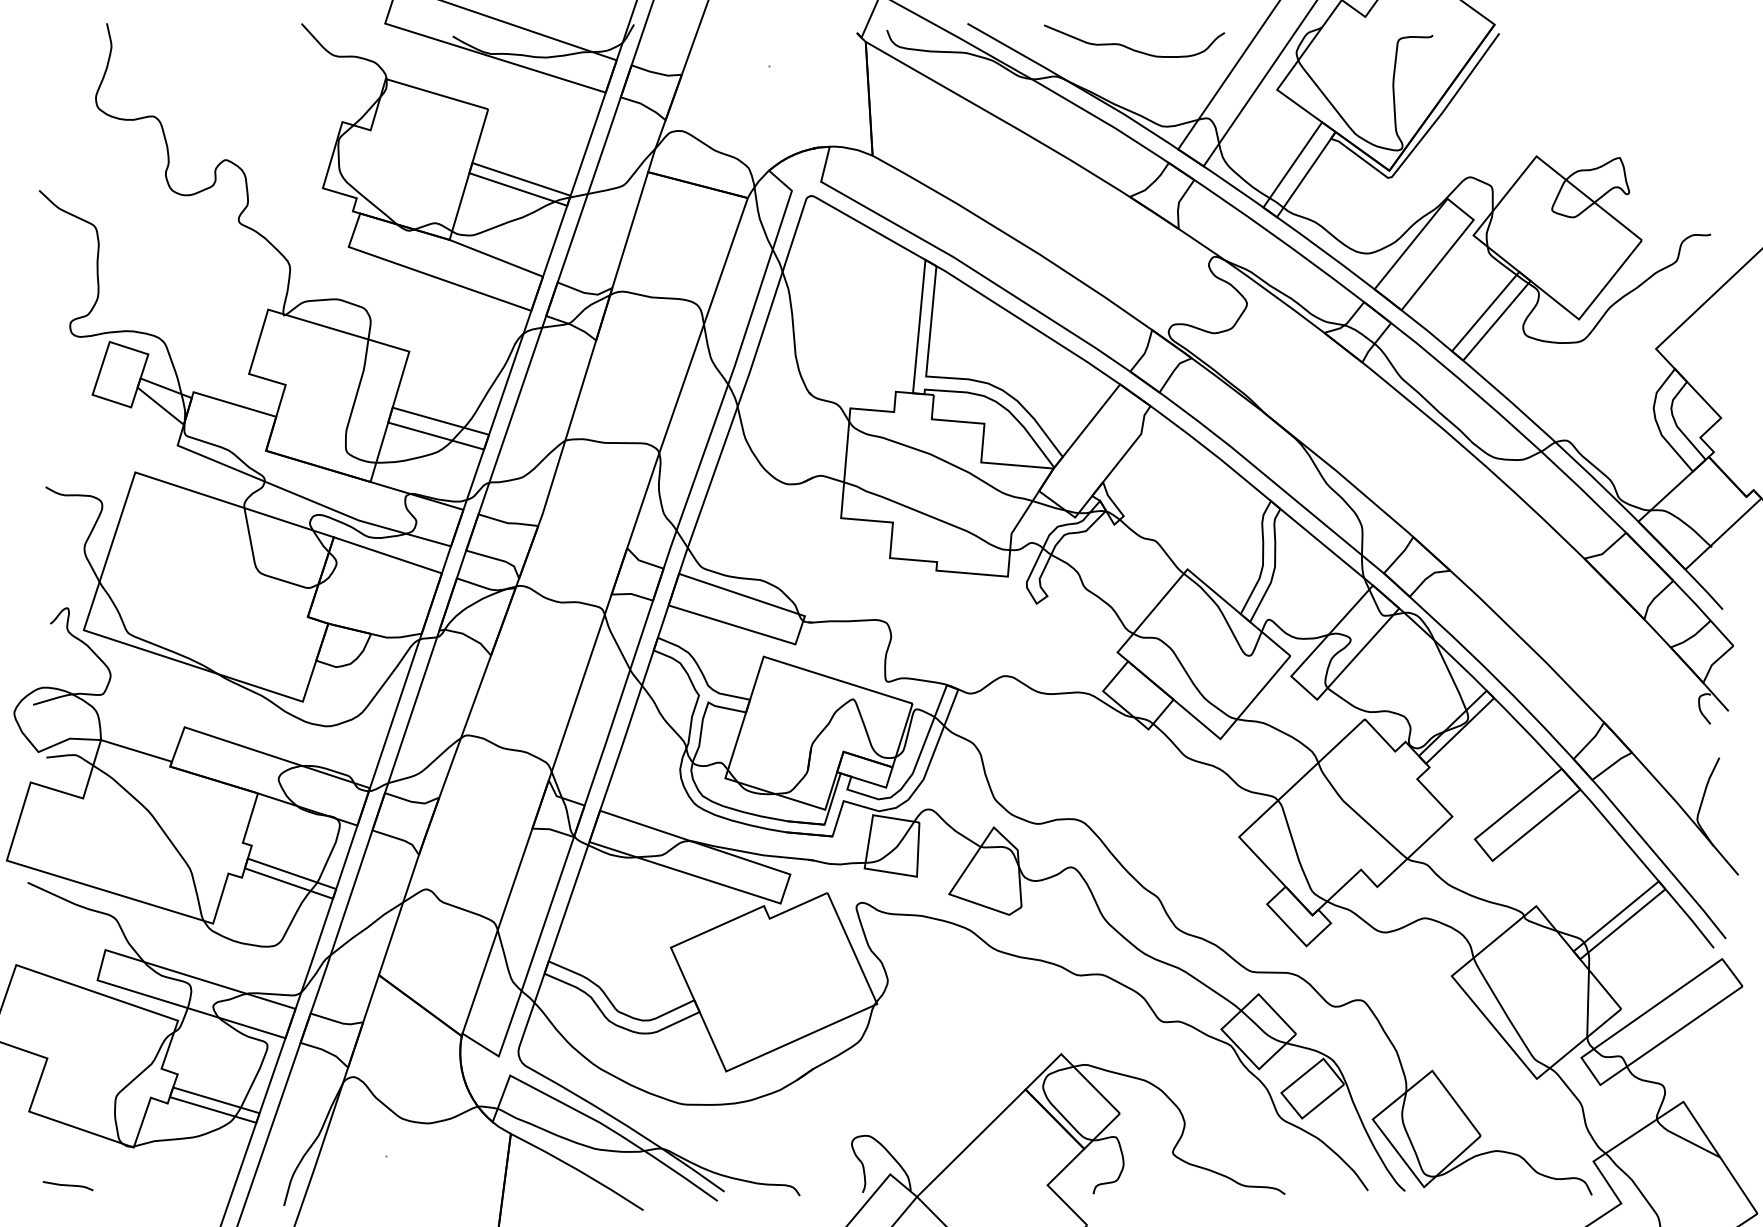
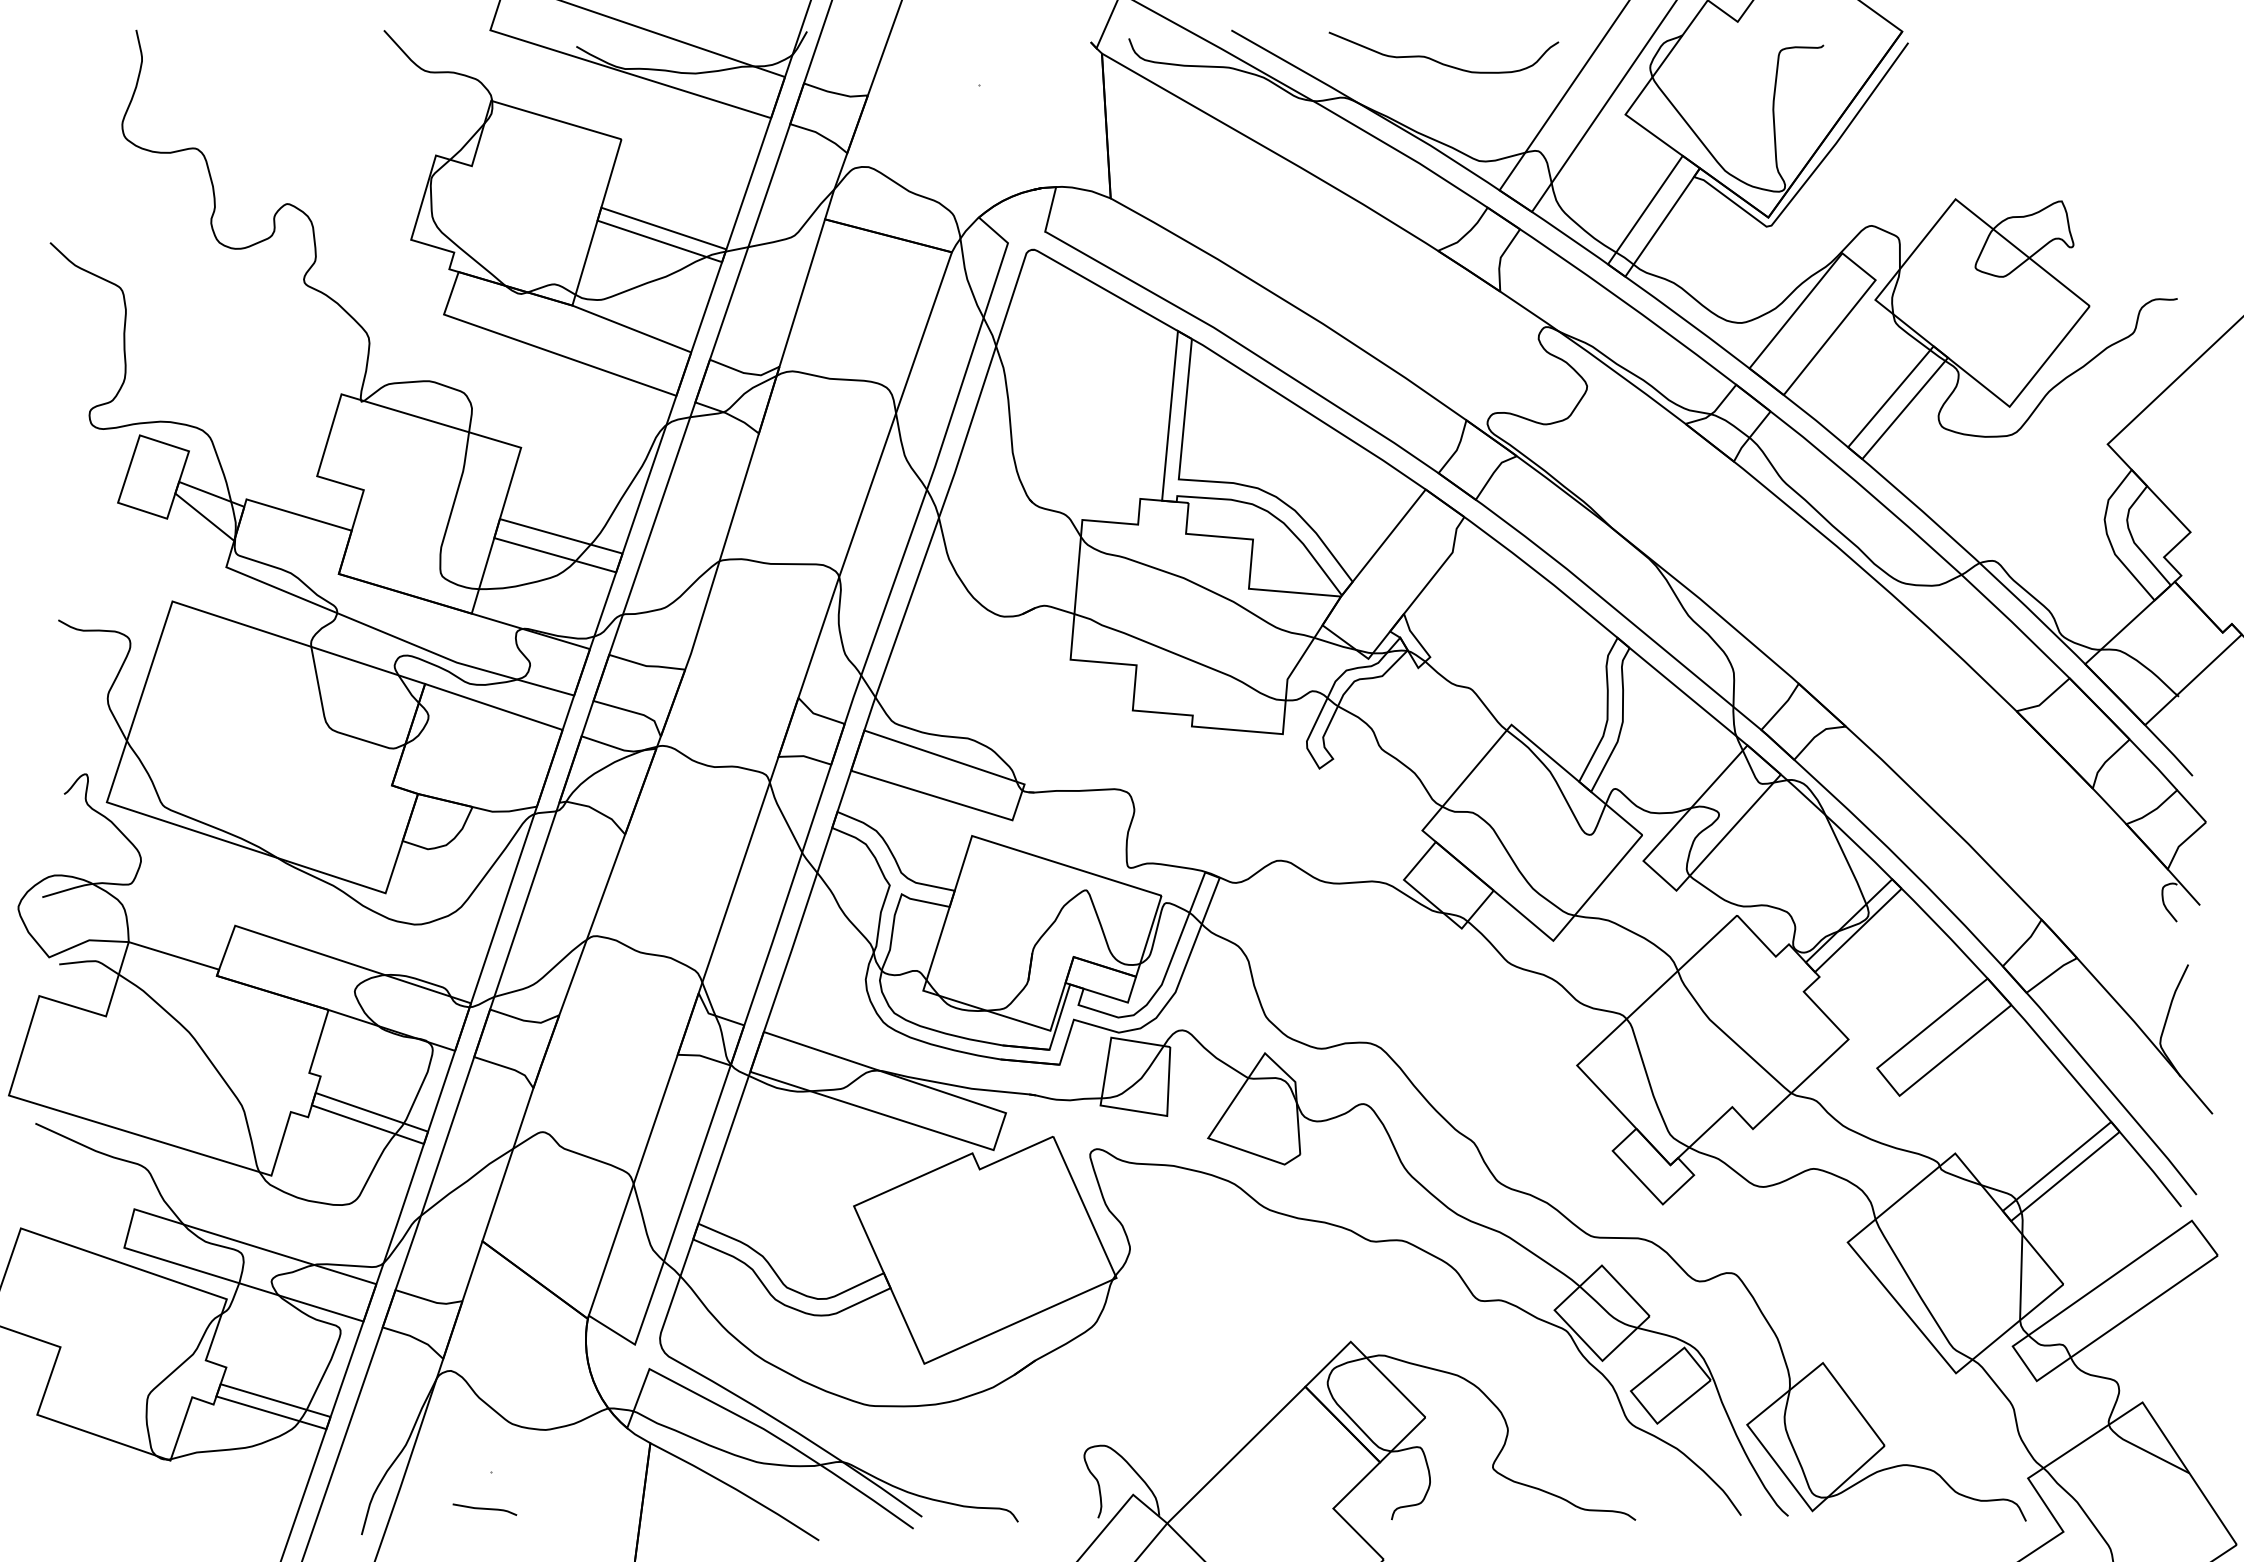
curve: (67, 1185) -> (484, 1509), moved

